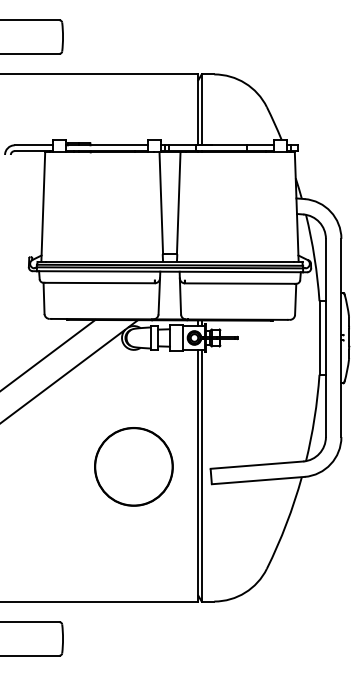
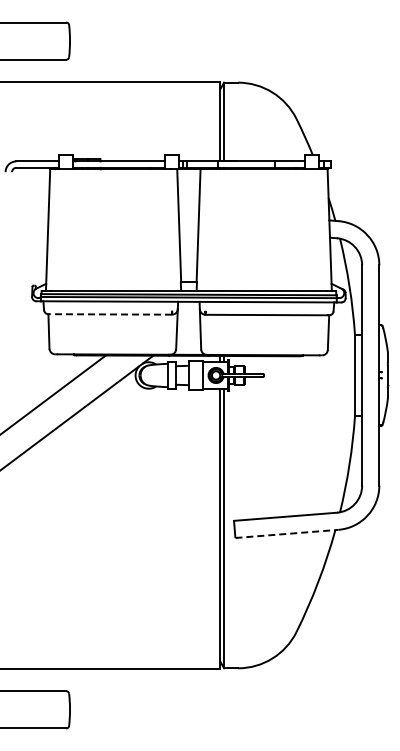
line: (100, 283) -> (111, 314), solid -> dashed
circle: (133, 466) -> (148, 518), removed
line: (257, 480) -> (286, 533), solid -> dashed

